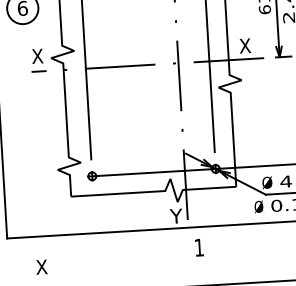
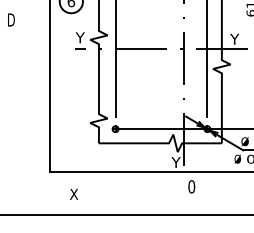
text: (244, 44) -> (234, 38), X -> Y
text: (36, 56) -> (79, 37), X -> Y
text: (198, 247) -> (191, 186), 1 -> 0

